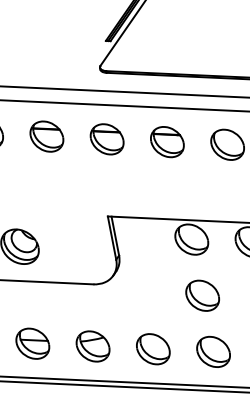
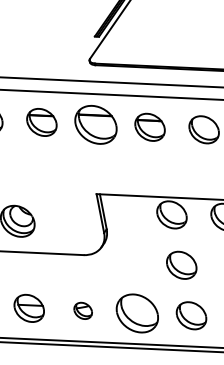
part: (106, 138) -> (95, 124), size x1.4
part: (92, 346) -> (82, 310), size x0.6
part: (153, 348) -> (137, 312), size x1.4

